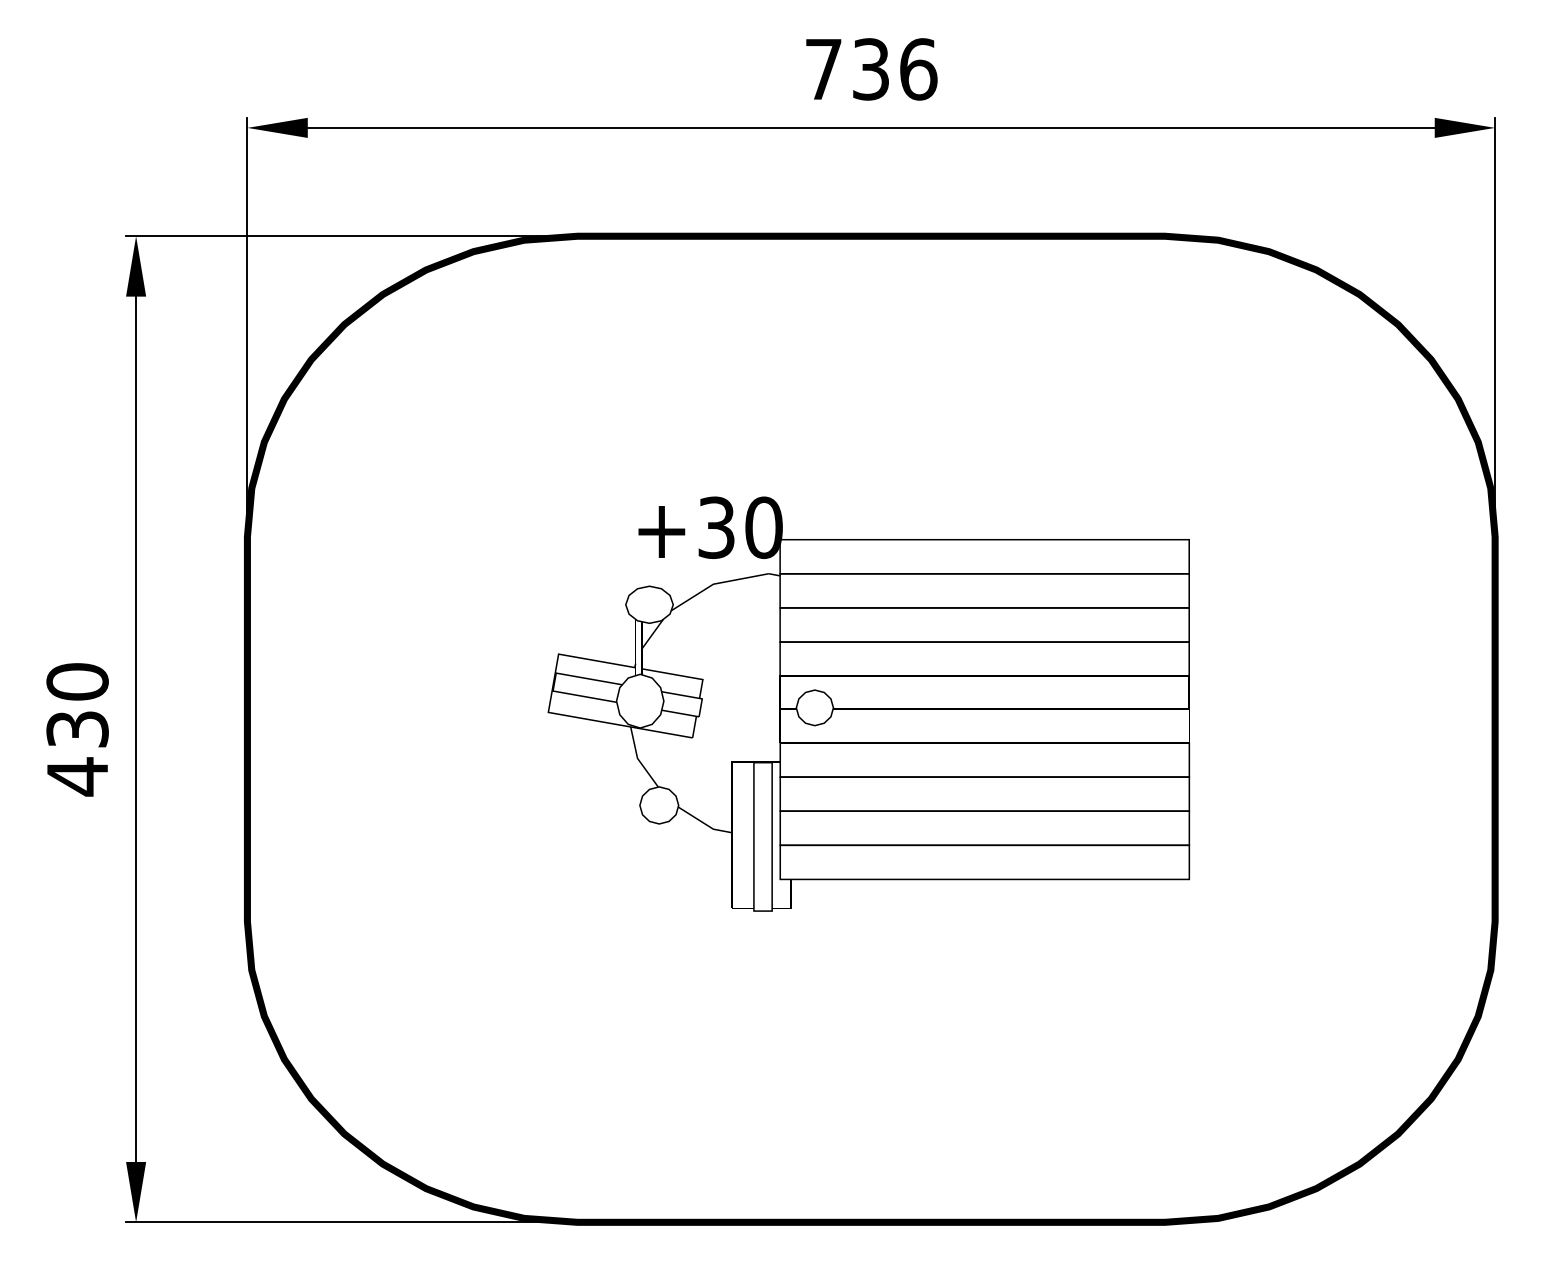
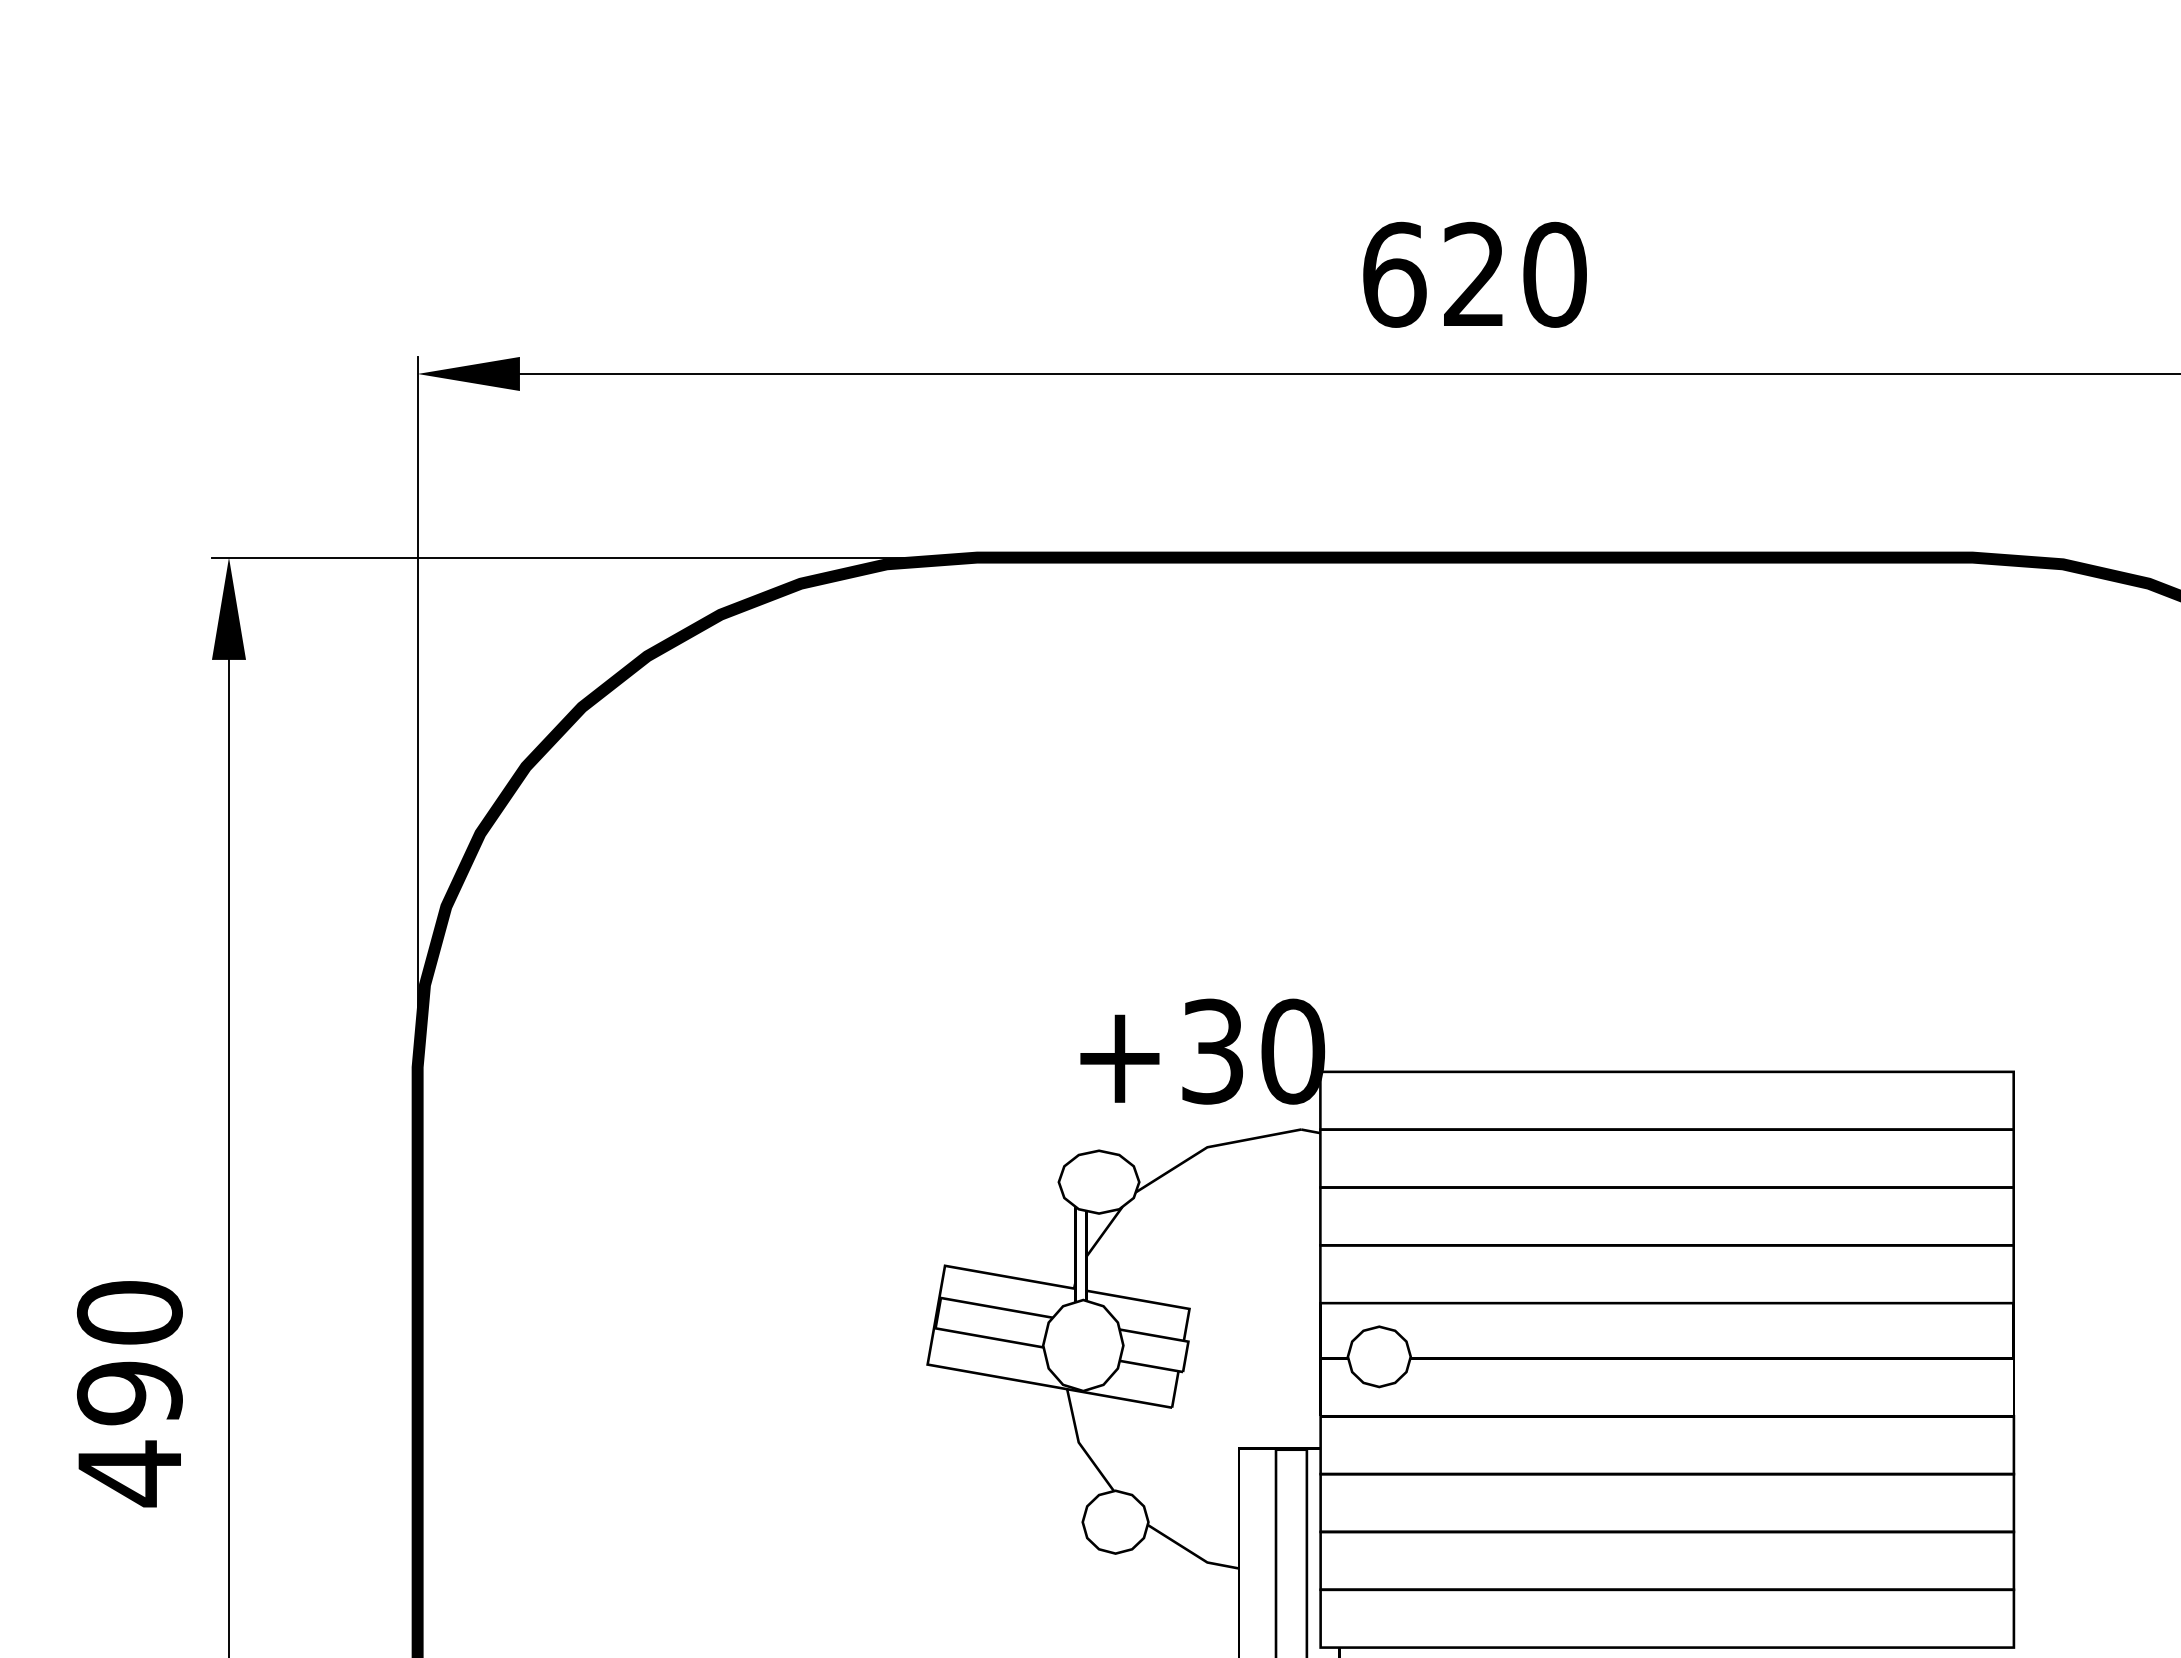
text: (871, 69) -> (1475, 275), 736 -> 620
text: (77, 729) -> (129, 1393), 430 -> 490

